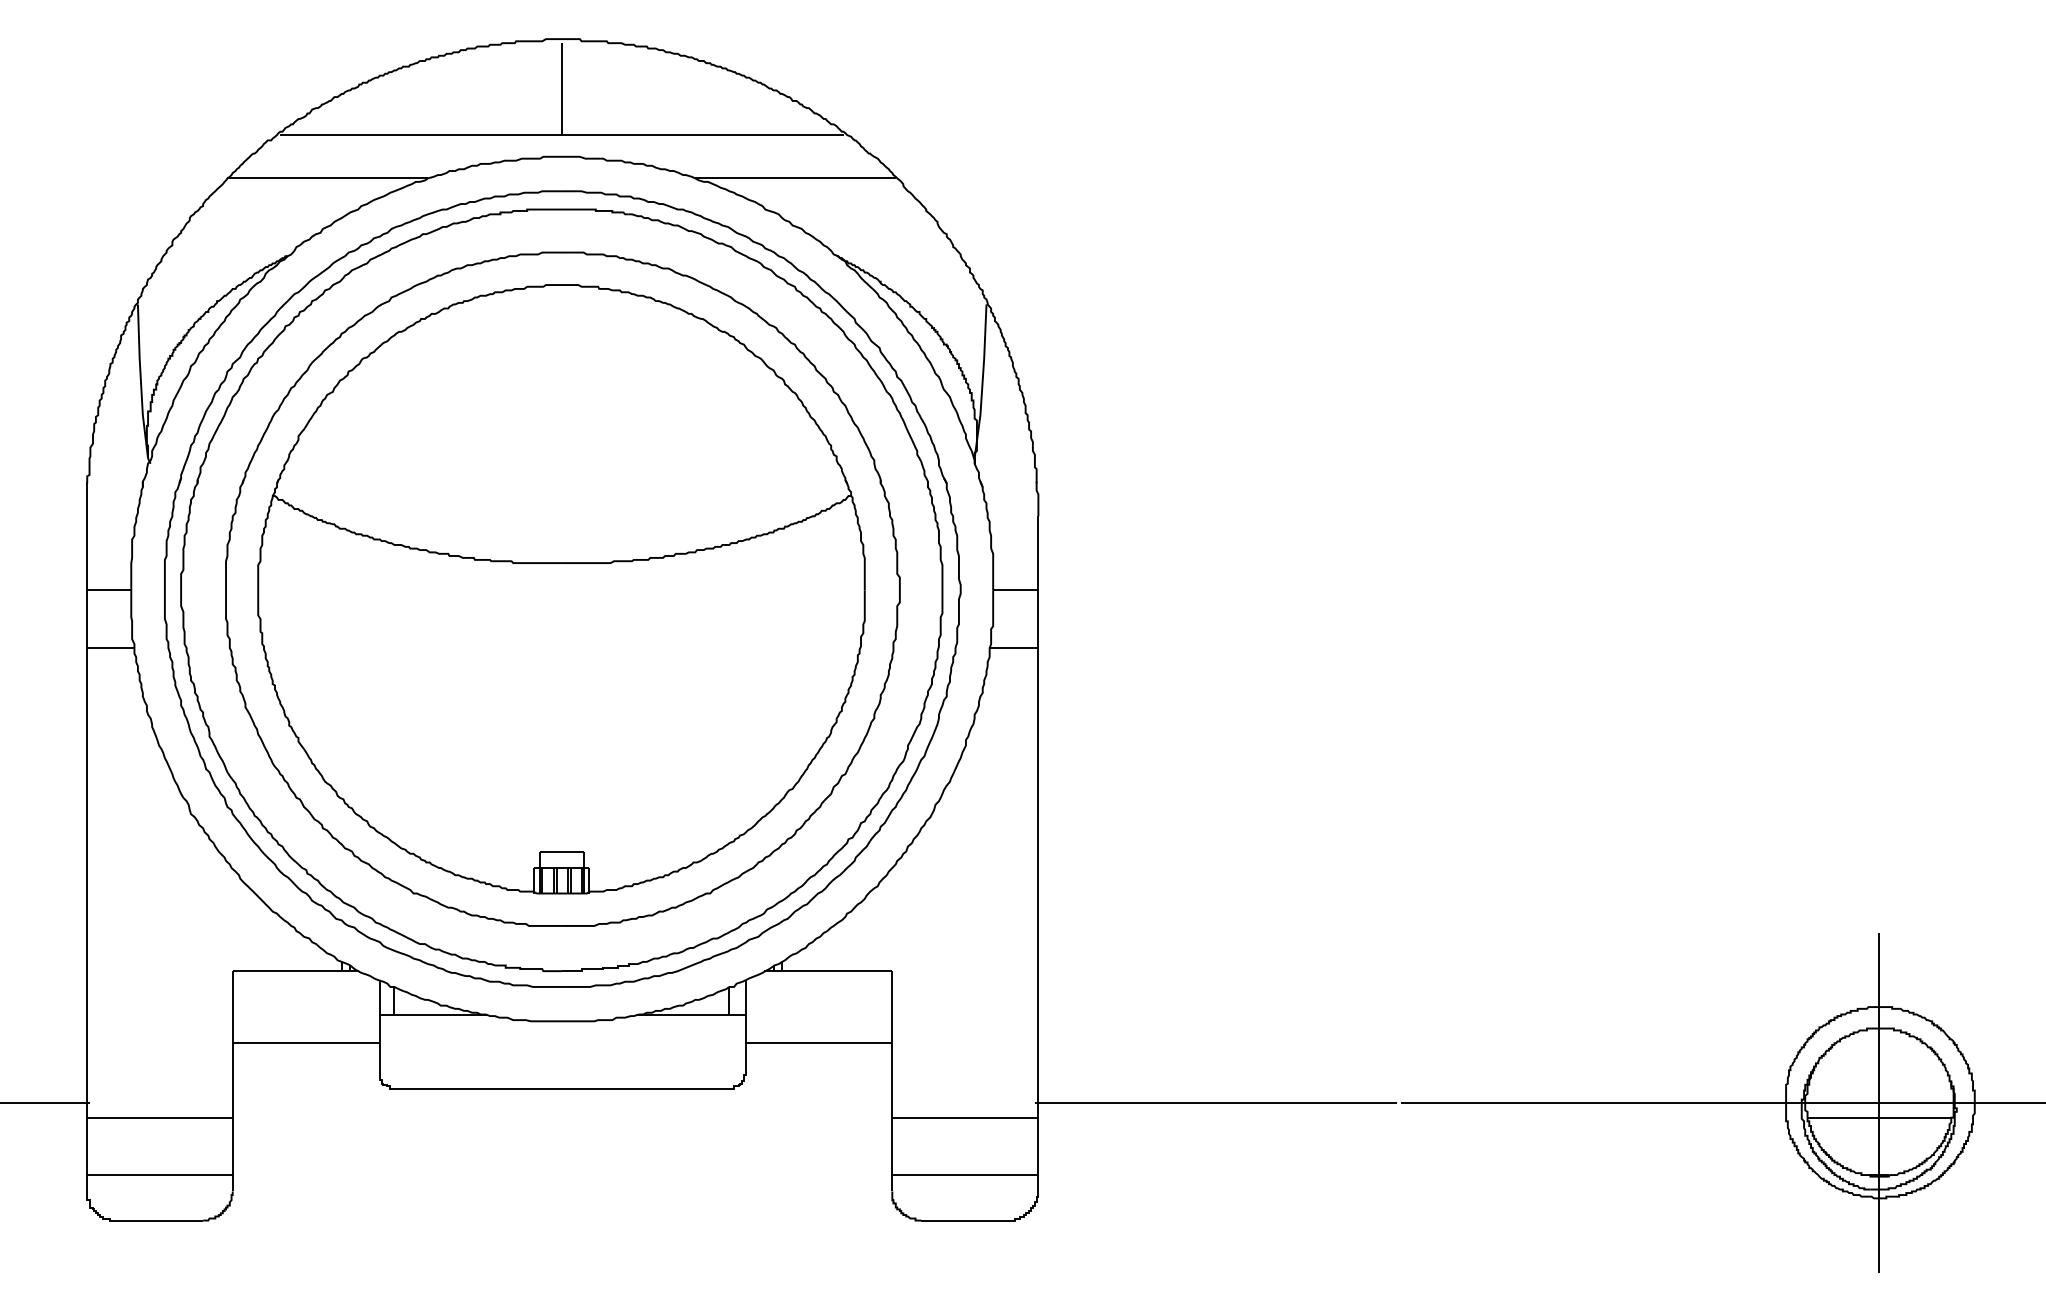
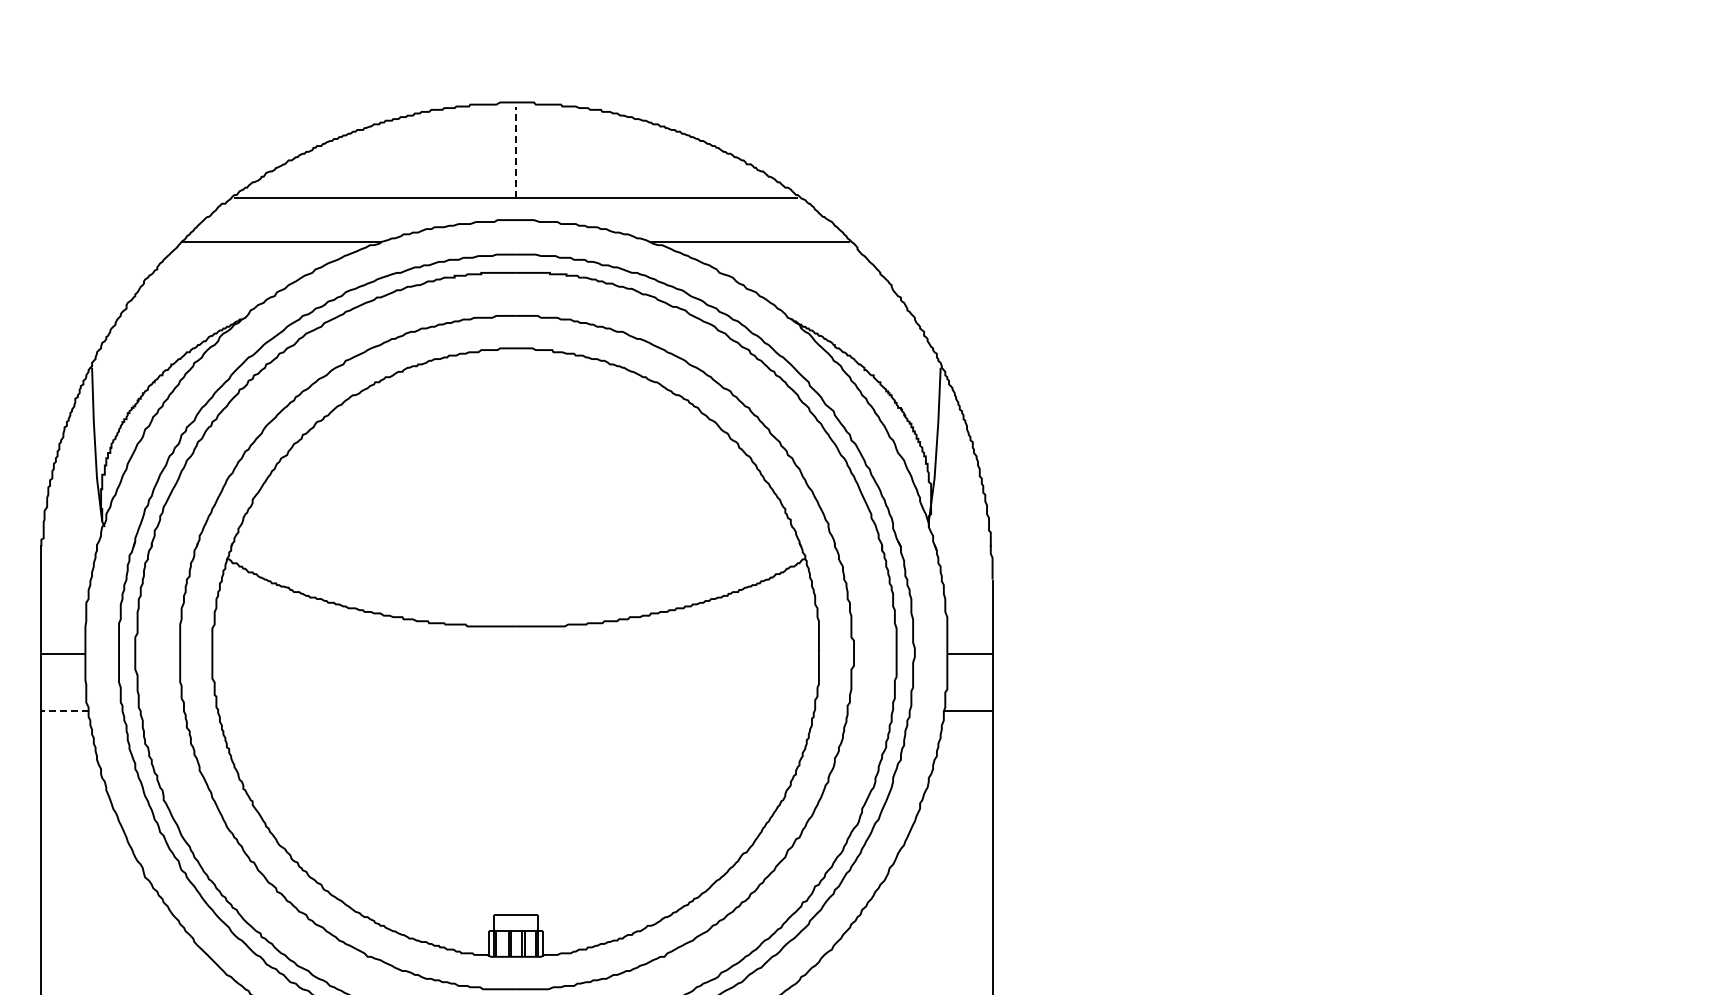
line: (561, 89) -> (515, 152), solid -> dashed
line: (110, 648) -> (64, 711), solid -> dashed

